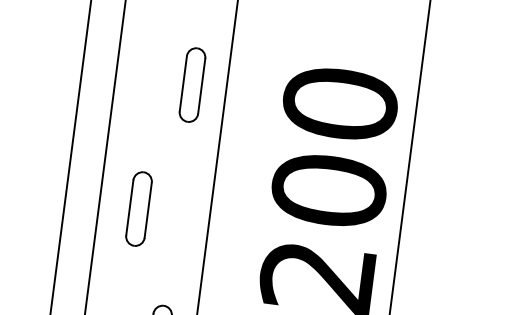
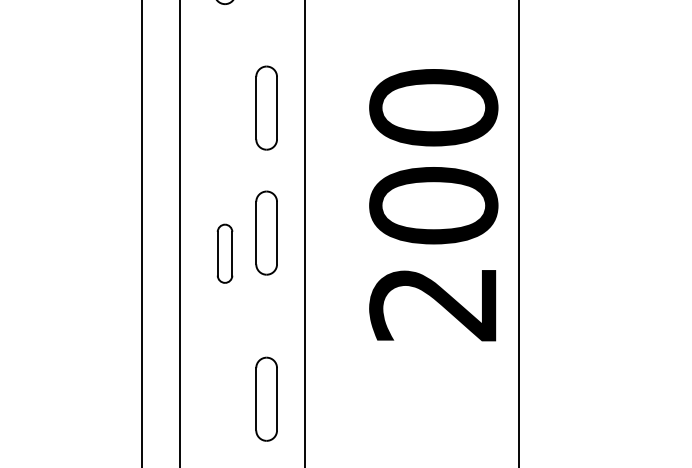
part: (178, 195) -> (266, 232), added
part: (138, 208) -> (224, 253), size x0.7

